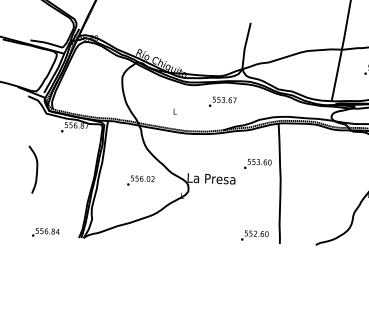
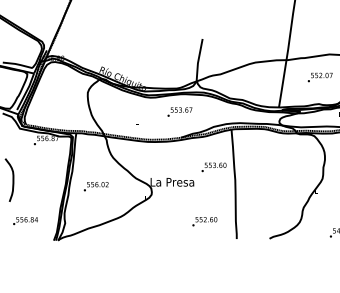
text: (140, 180) -> (95, 186), moved
text: (45, 233) -> (25, 221), moved
text: (254, 235) -> (204, 221), moved

